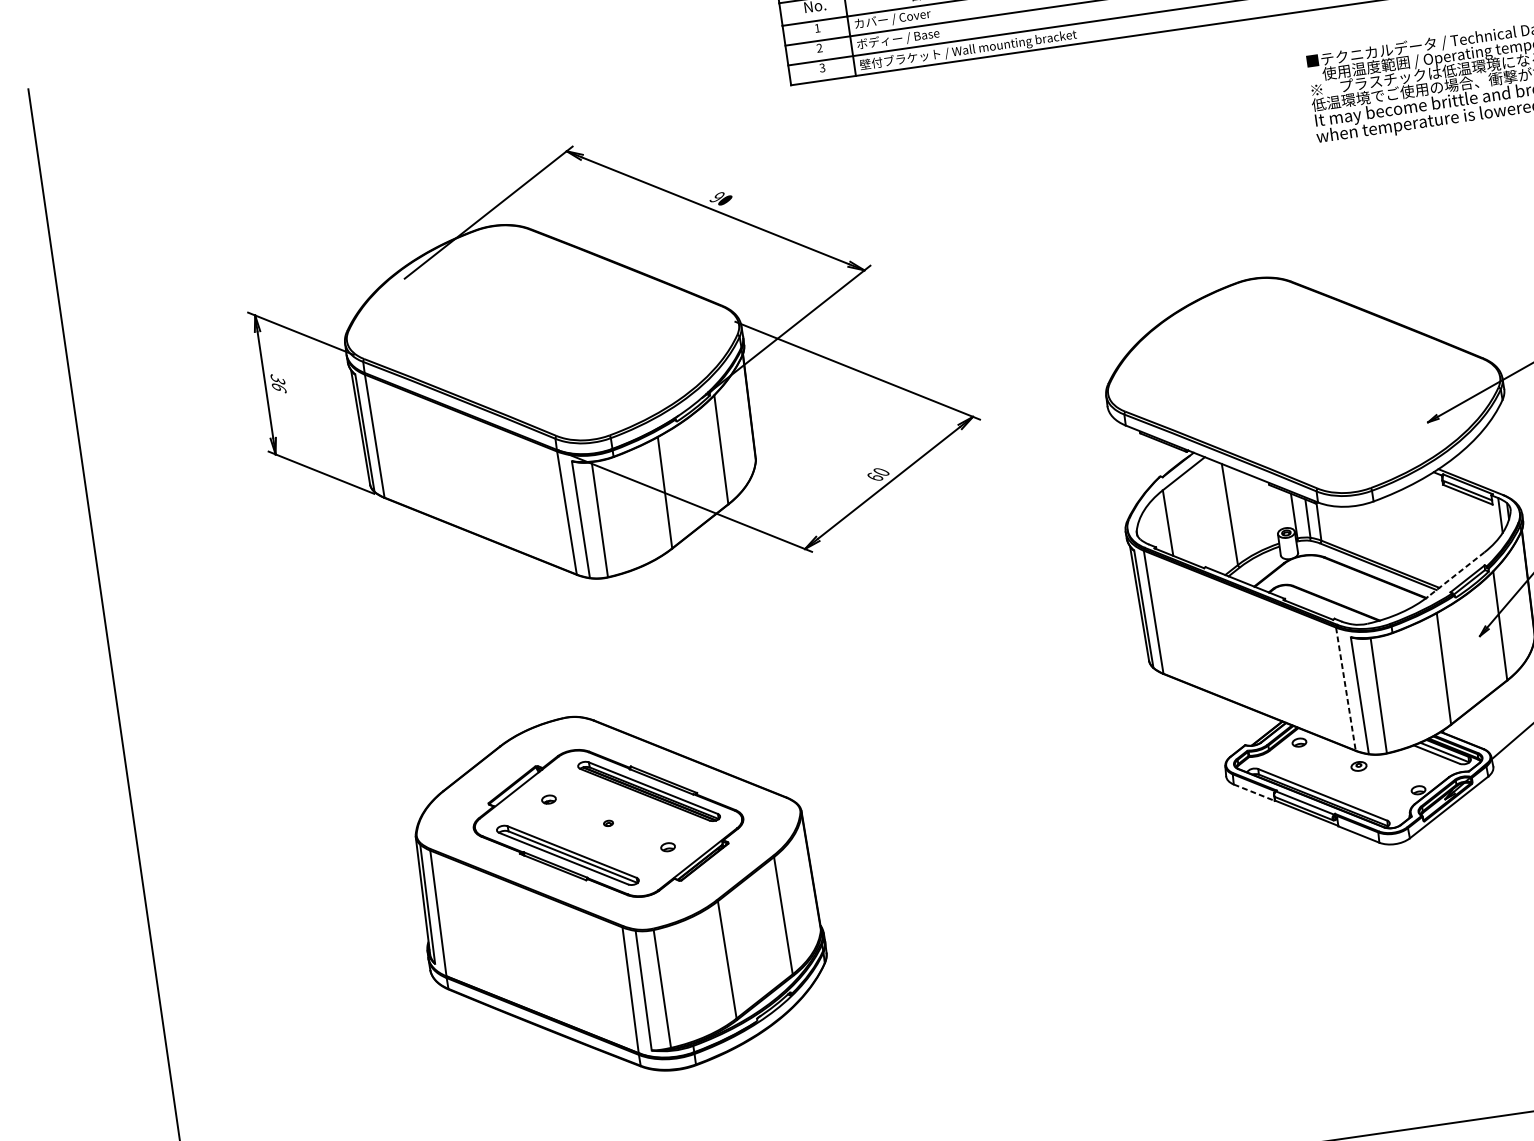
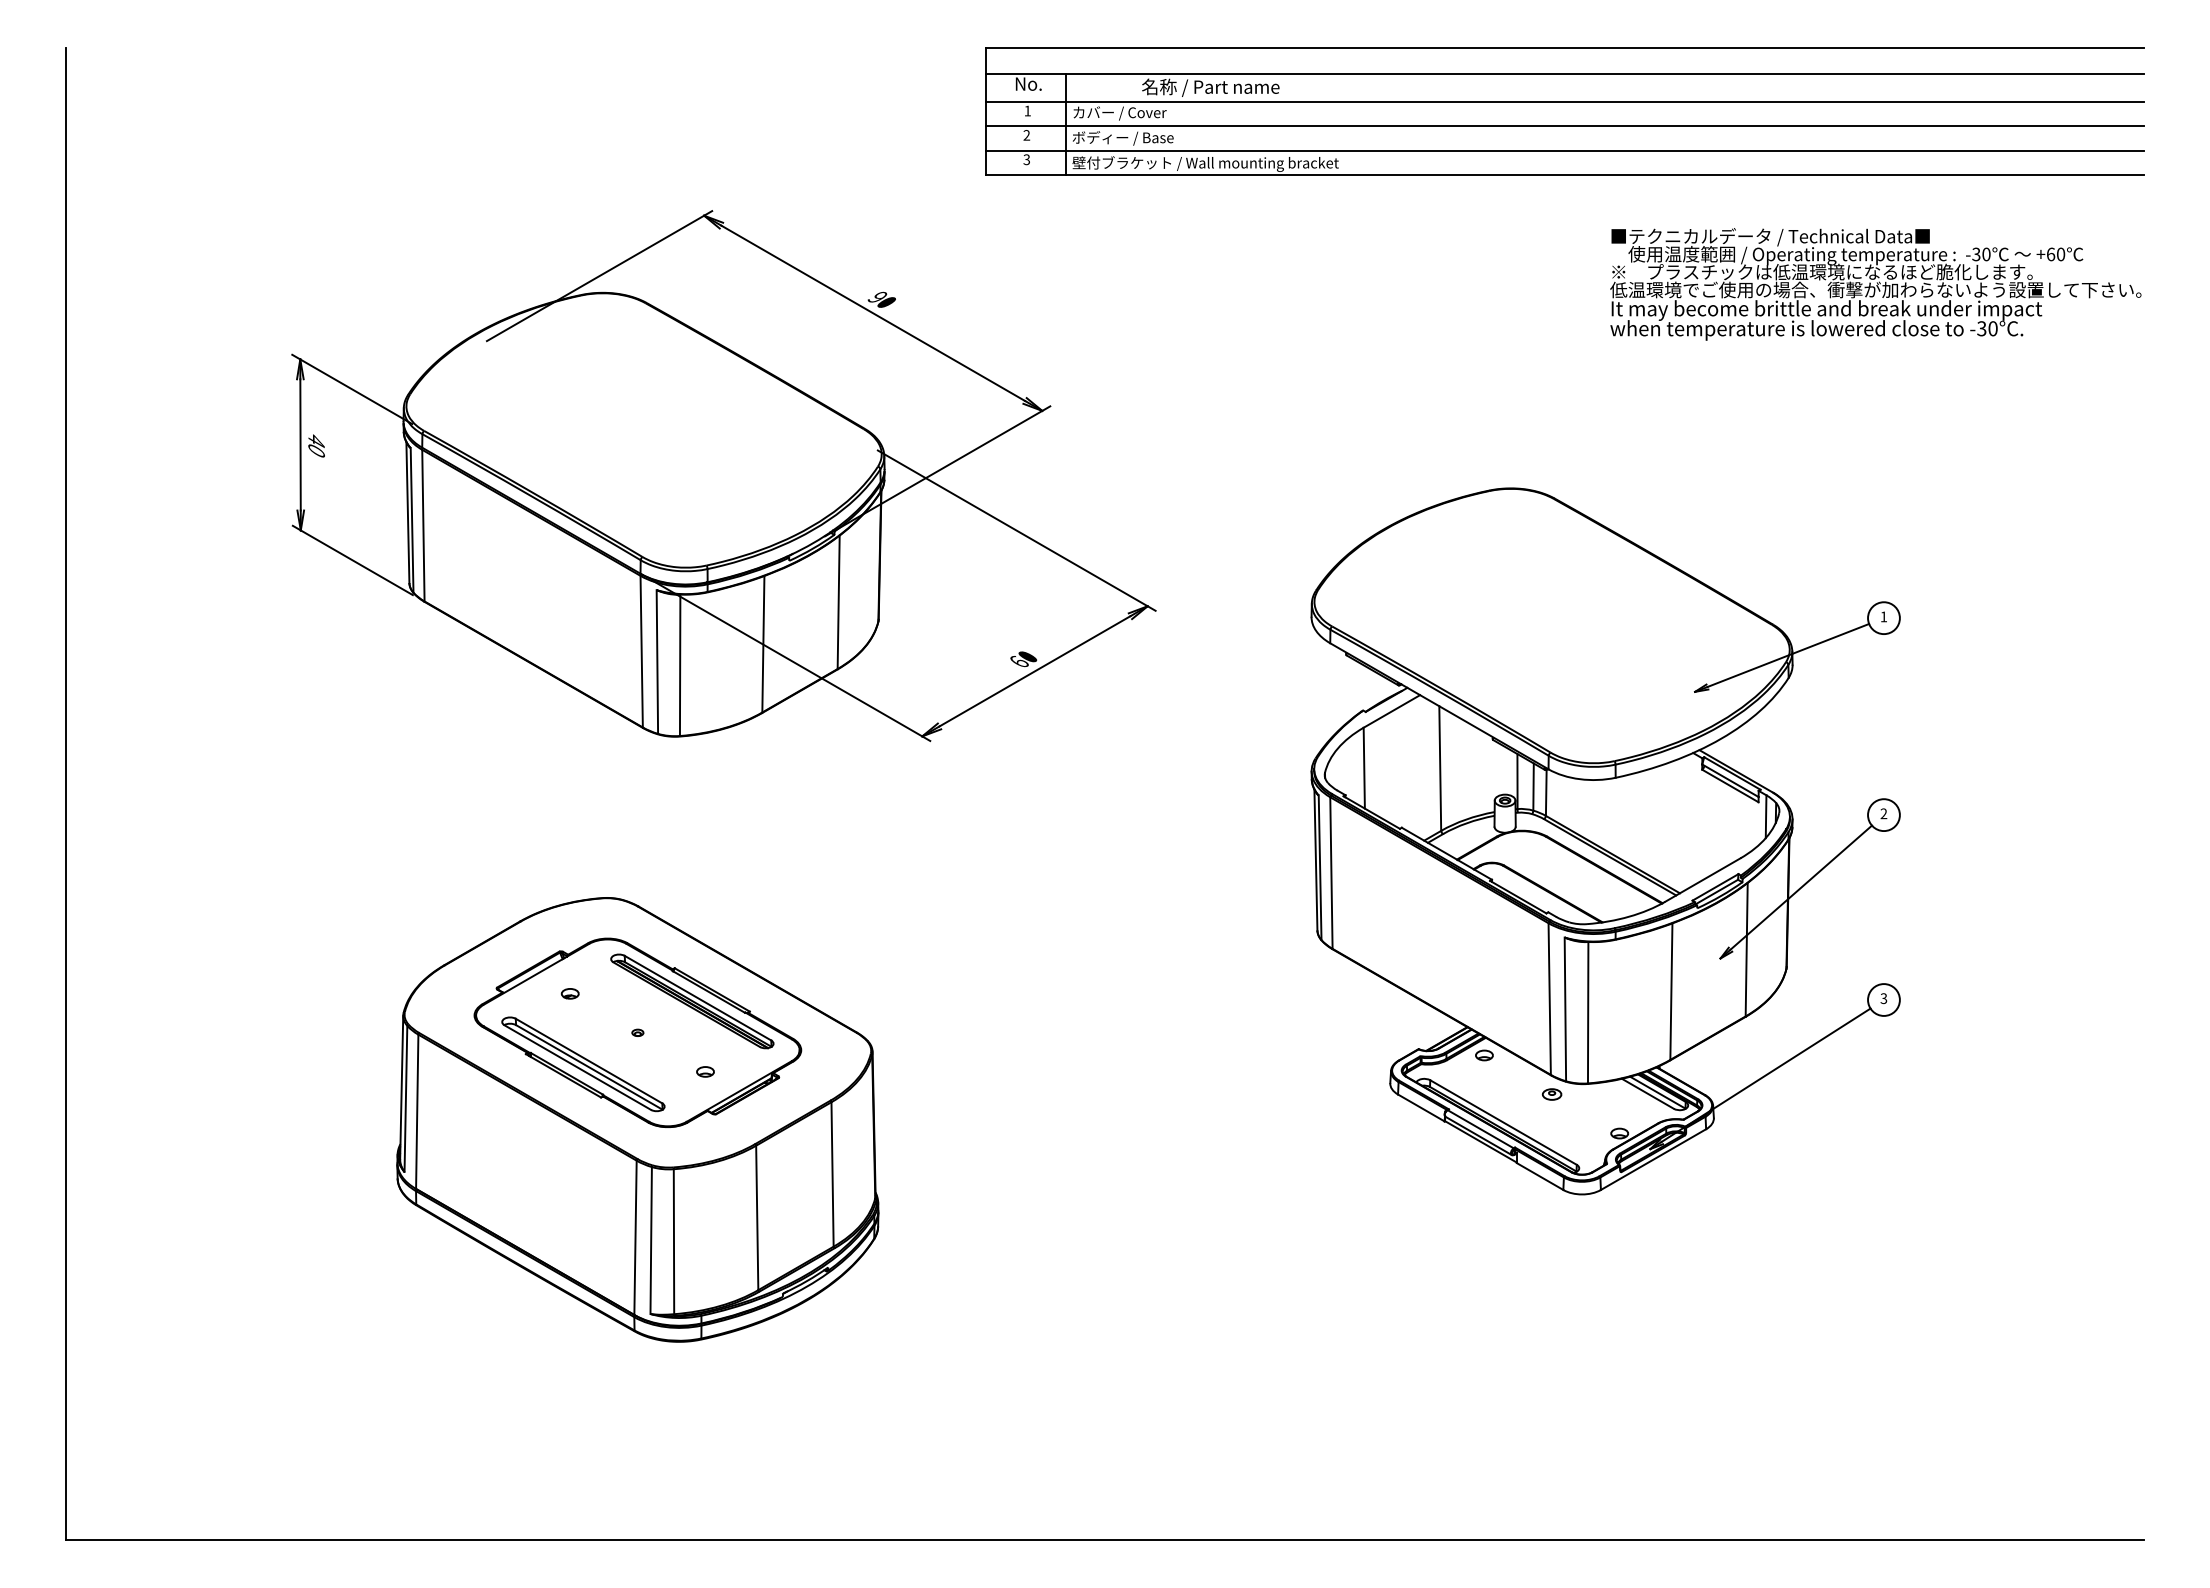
text: (278, 383) -> (316, 445), 36 -> 40
line: (1456, 574) -> (1702, 880), dashed -> solid
line: (1345, 689) -> (1549, 999), dashed -> solid
line: (1254, 792) -> (1421, 1107), dashed -> solid

